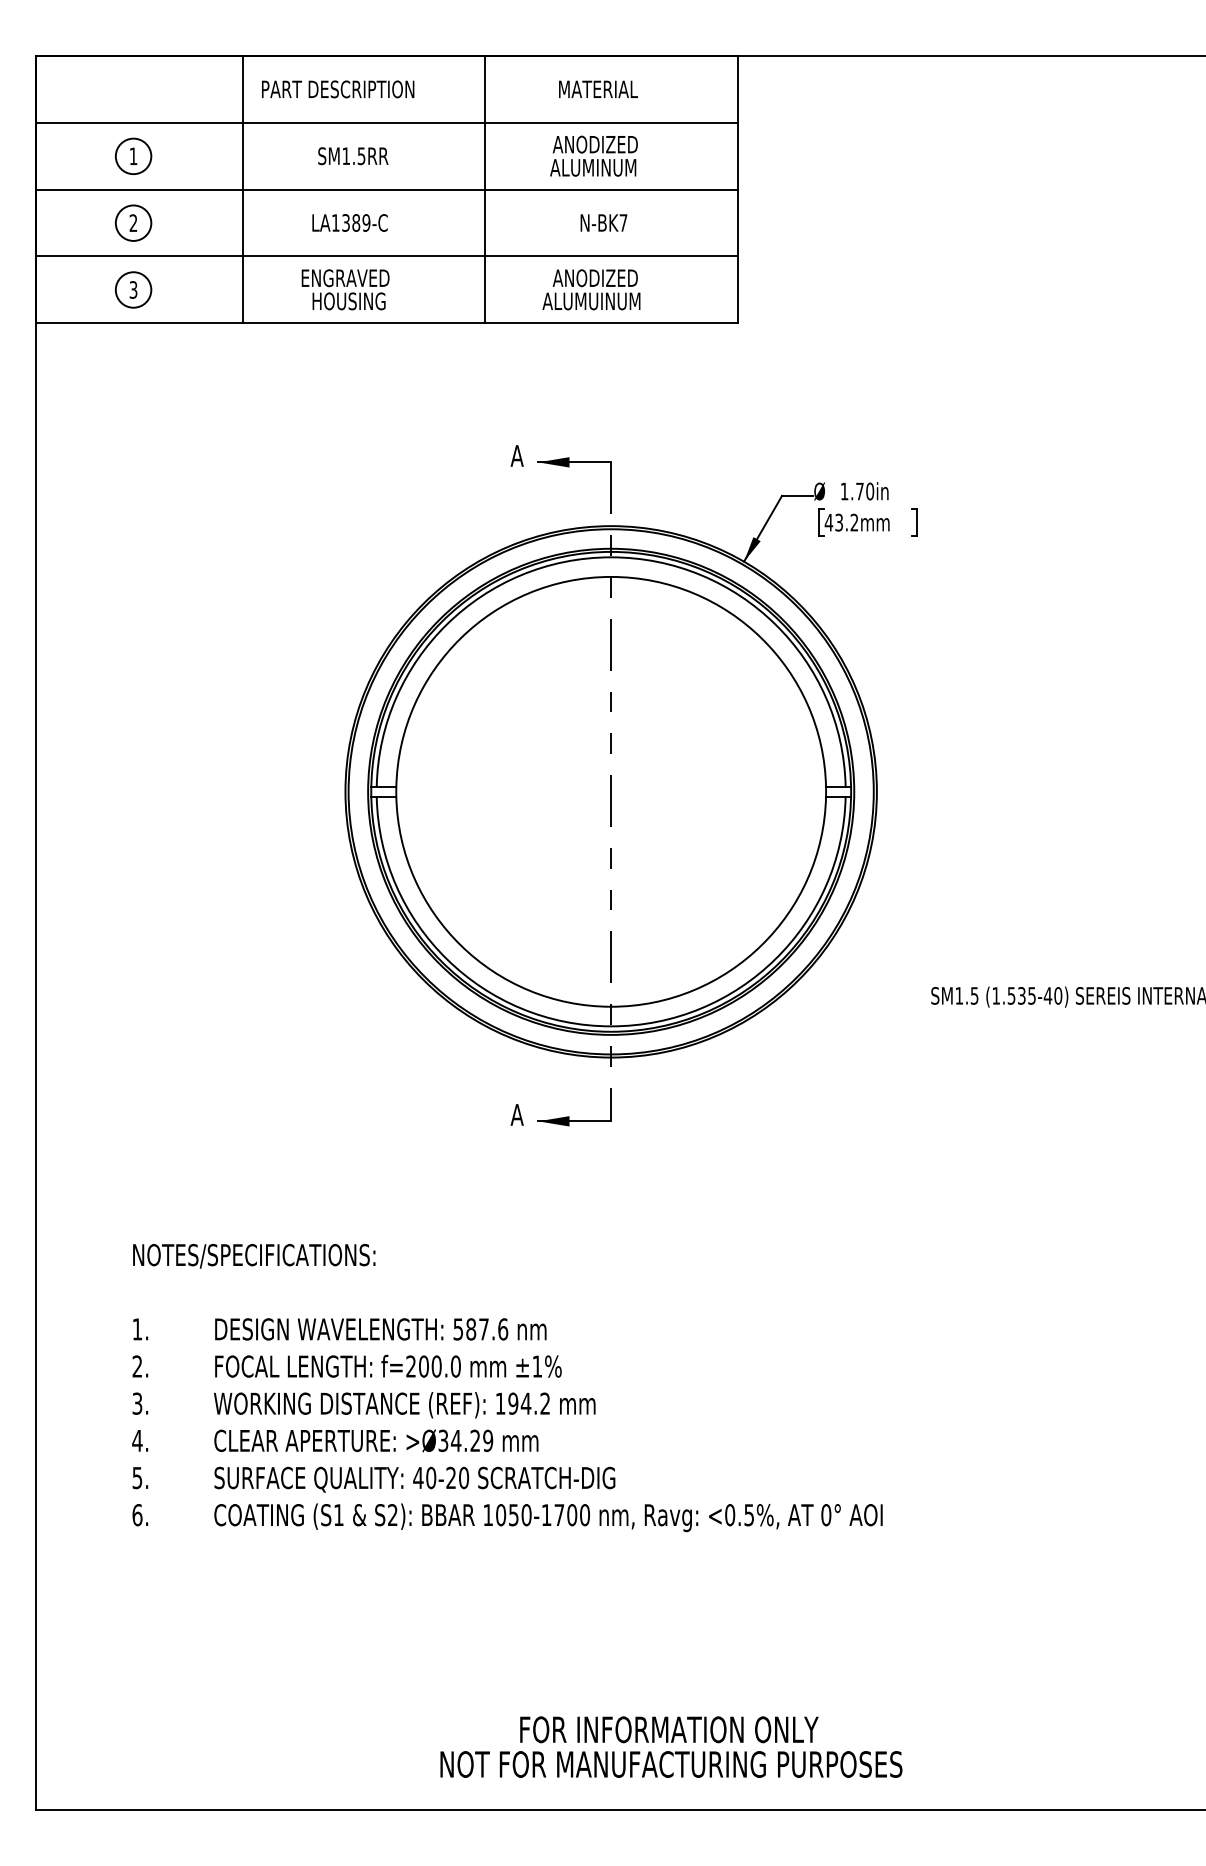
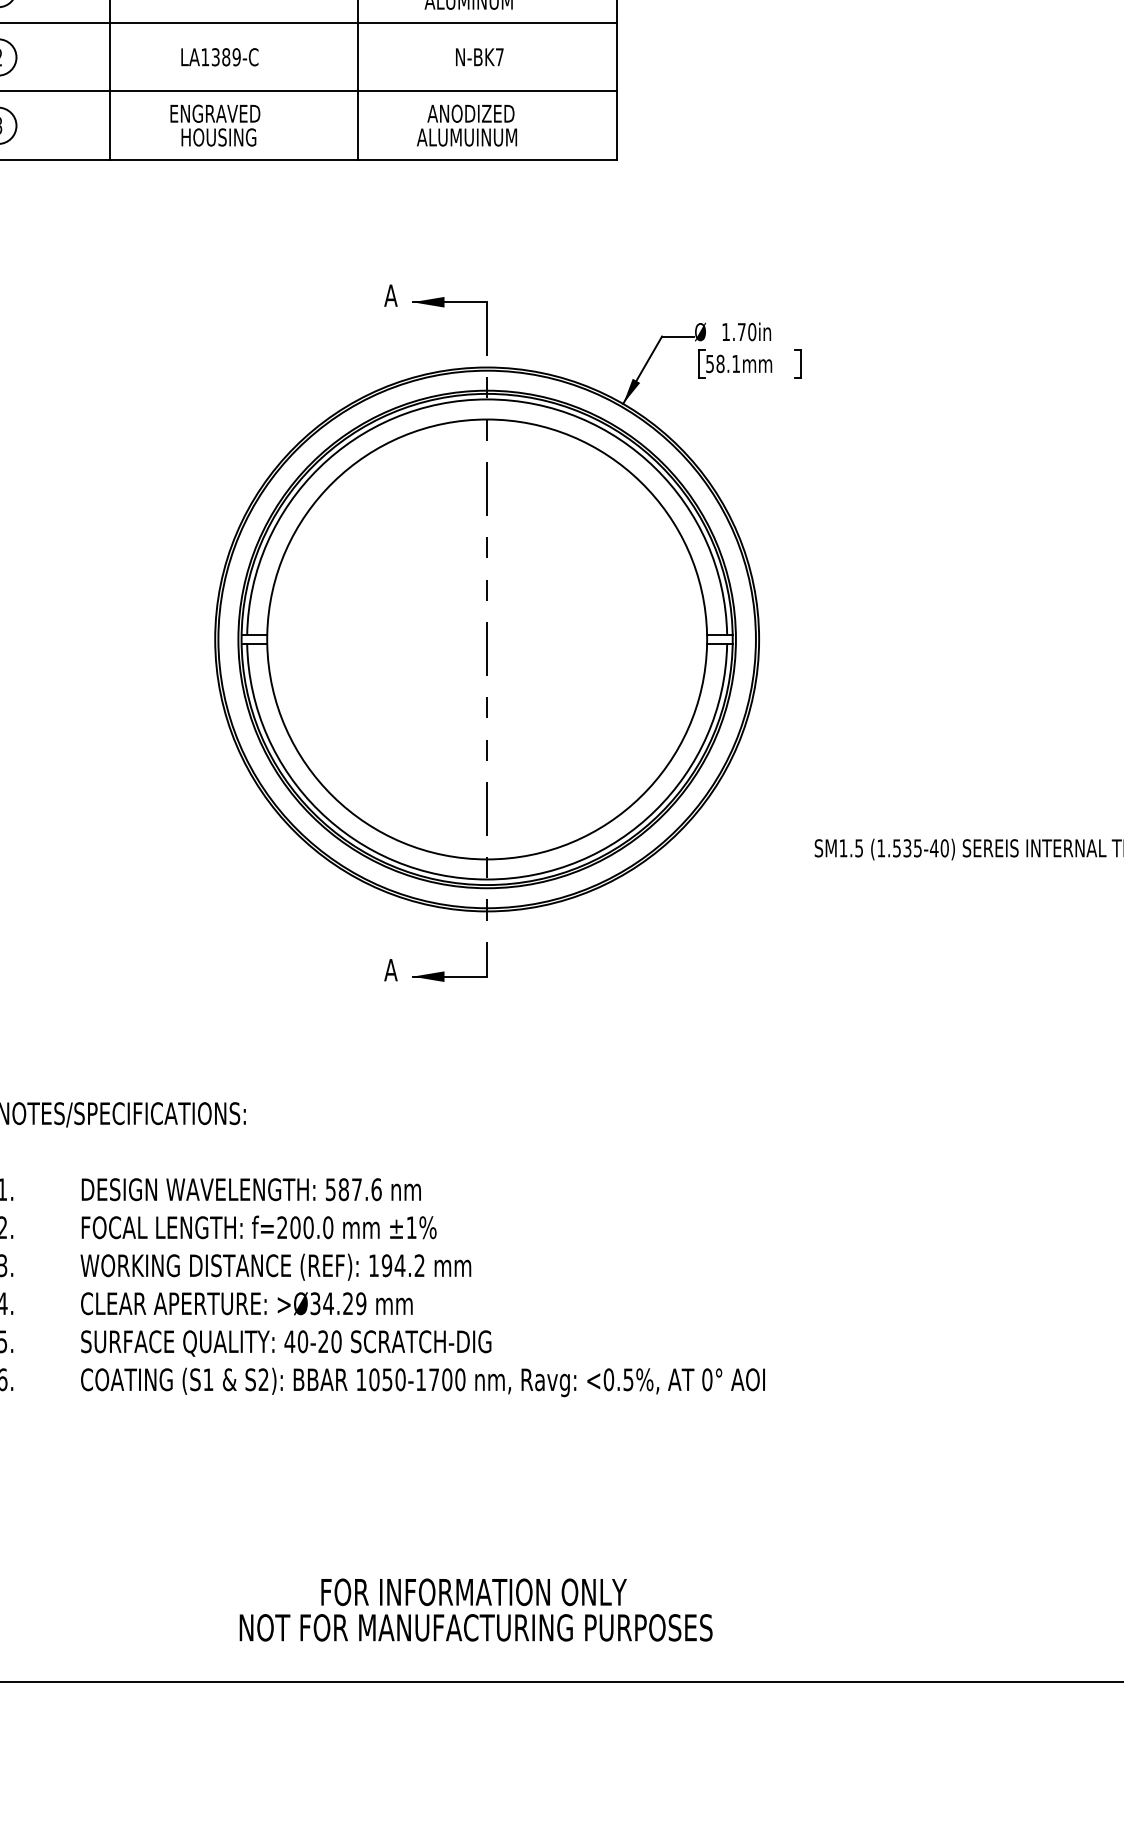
text: (841, 522) -> (722, 363), 43.2mm -> 58.1mm
text: (671, 1746) -> (476, 1609), moved

